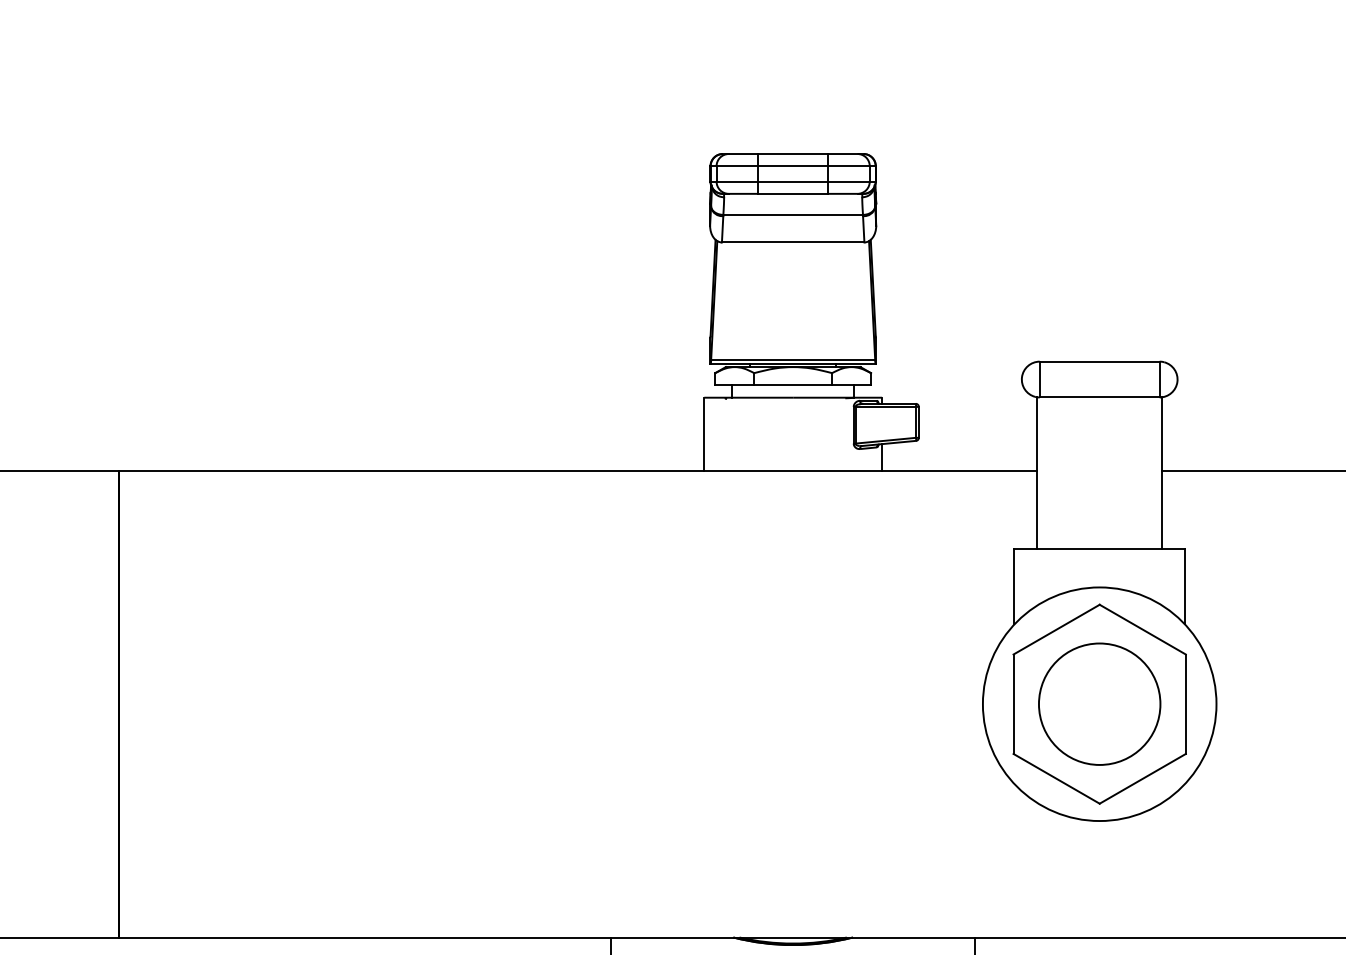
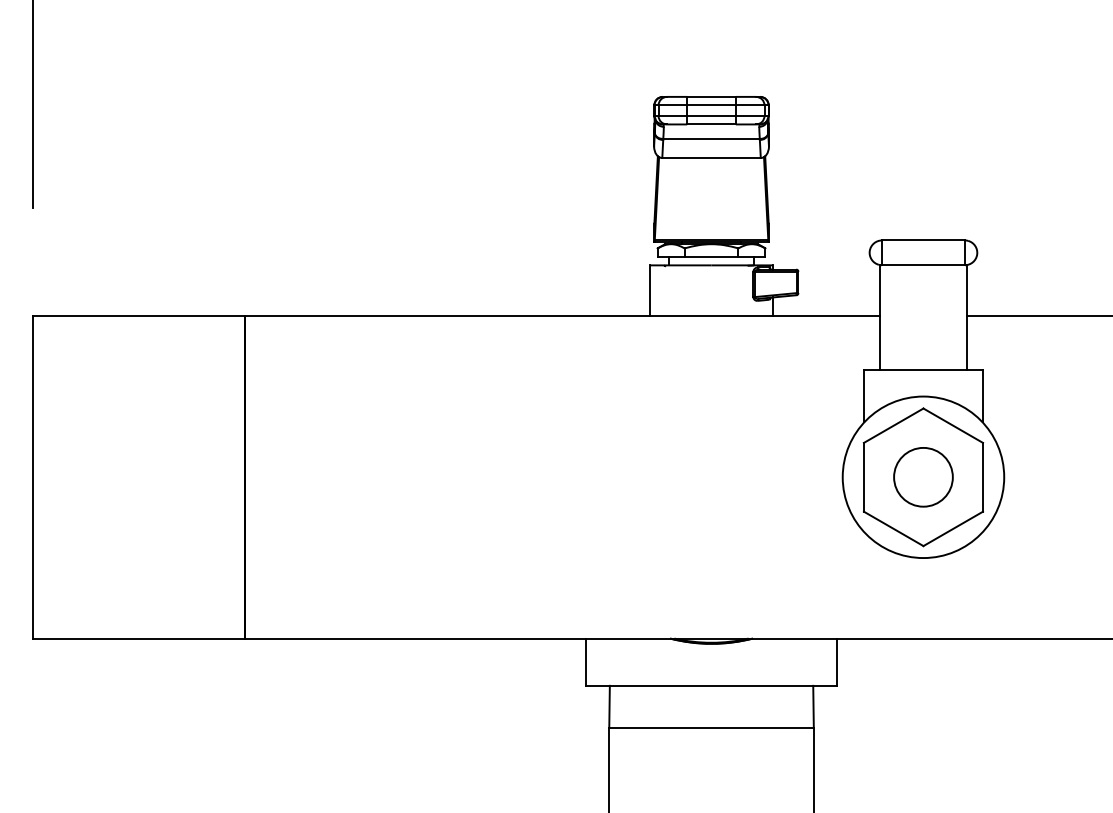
circle: (1099, 704) -> (923, 477), size x0.7

